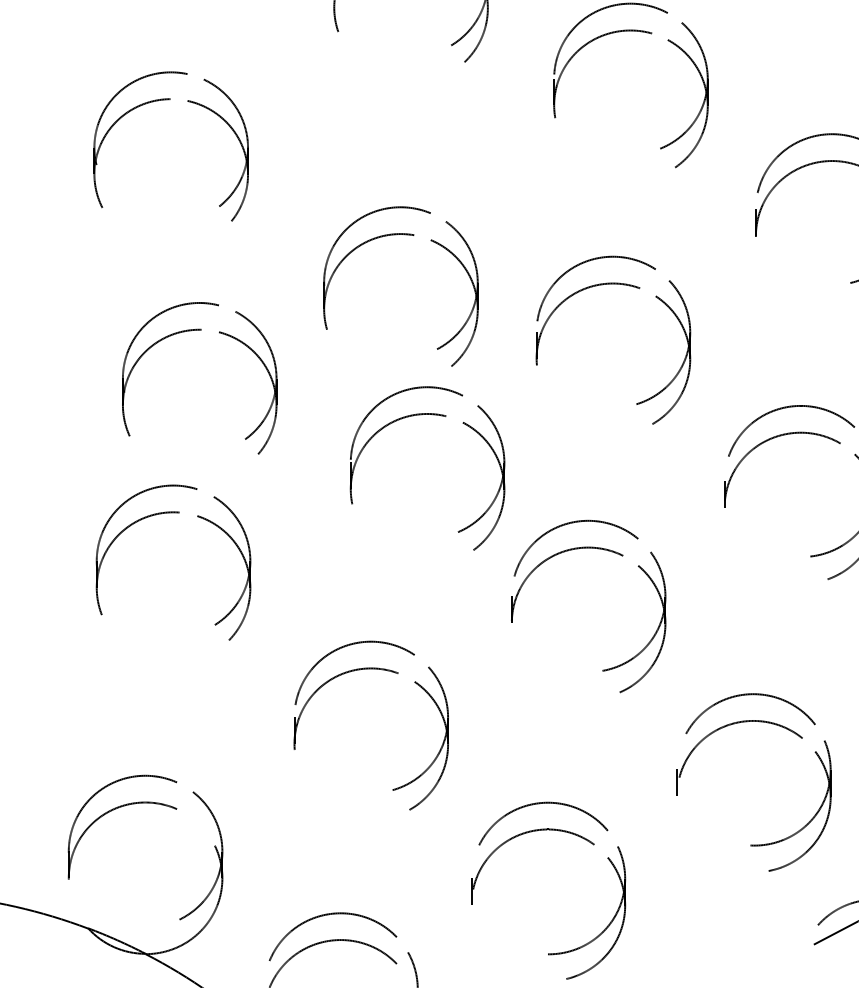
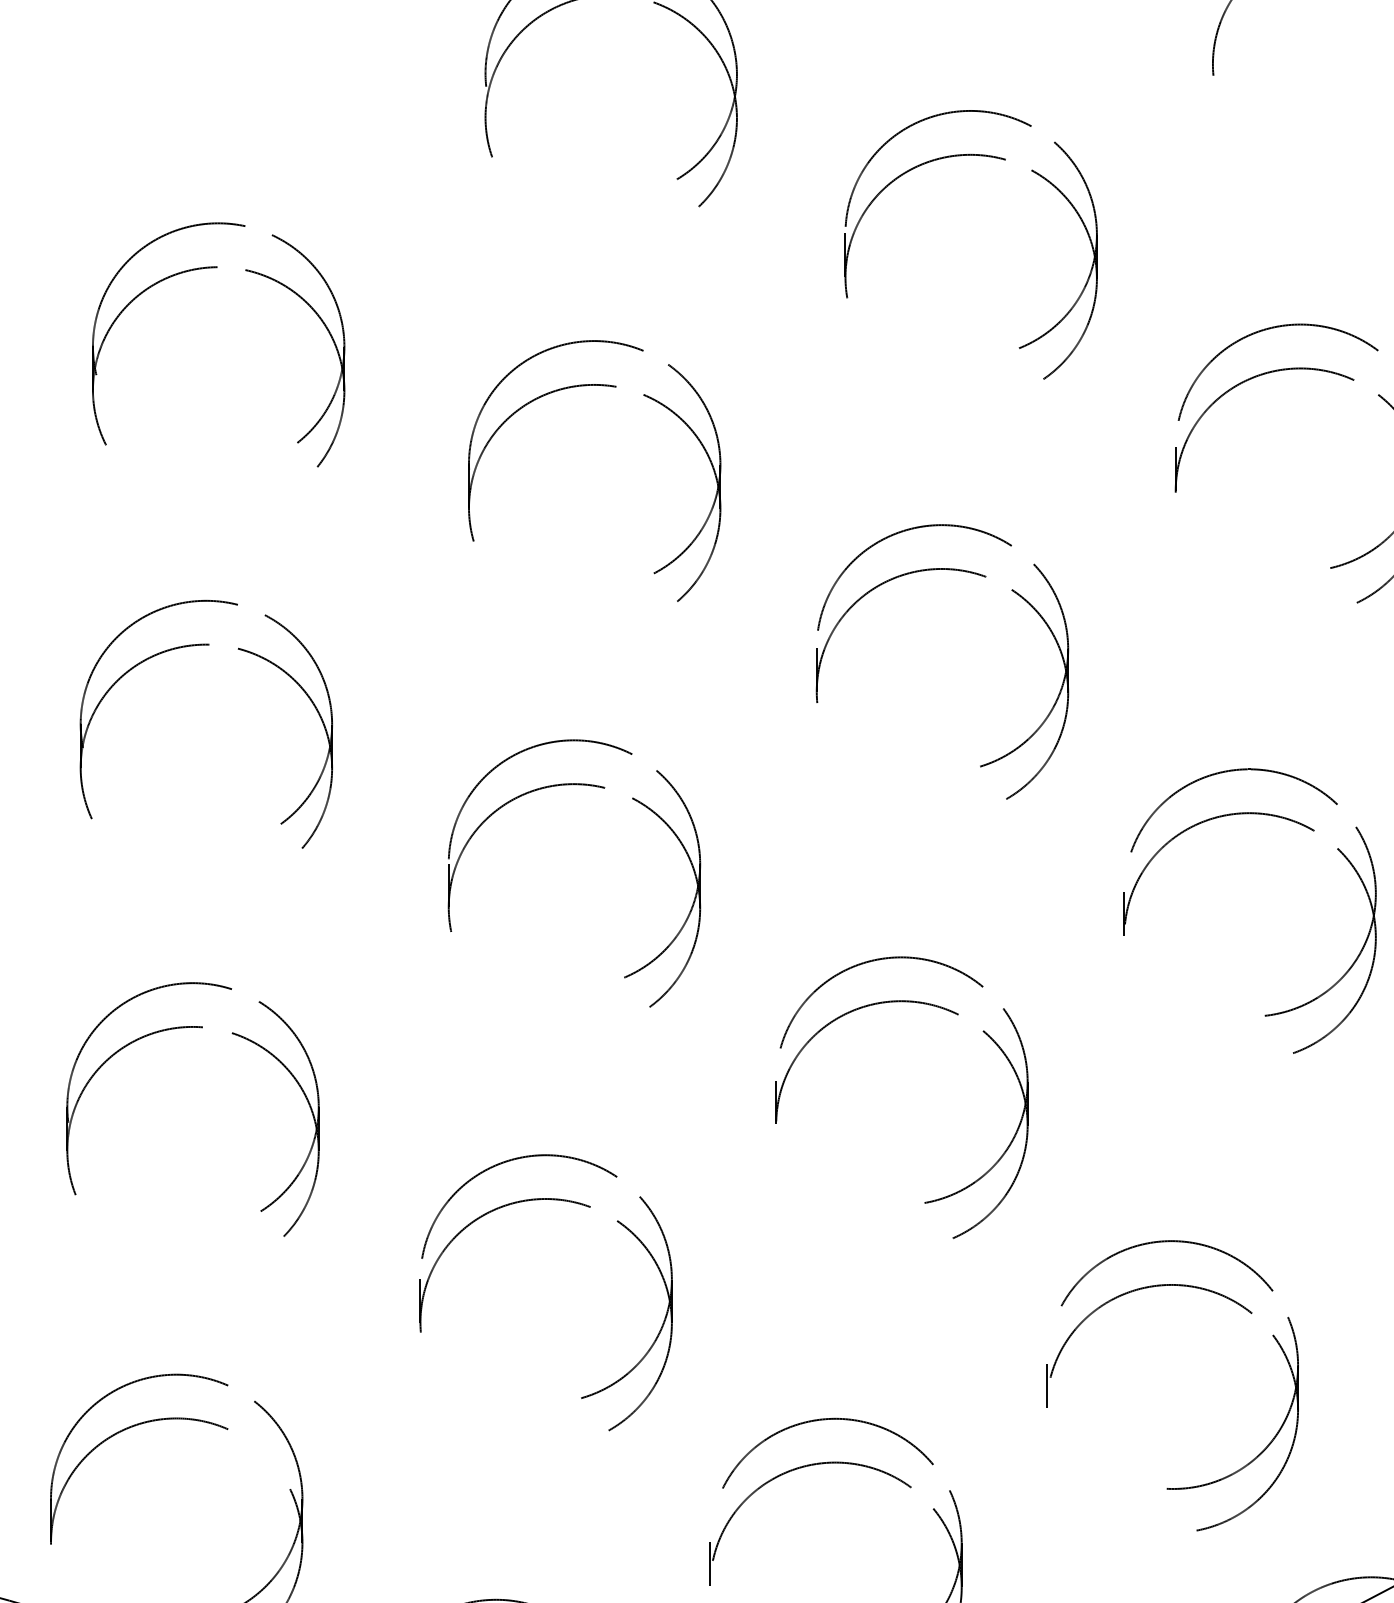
part: (396, 235) -> (587, 387), moved
part: (191, 331) -> (192, 647), moved
part: (432, 415) -> (582, 786), moved
part: (173, 513) -> (192, 1028), moved

